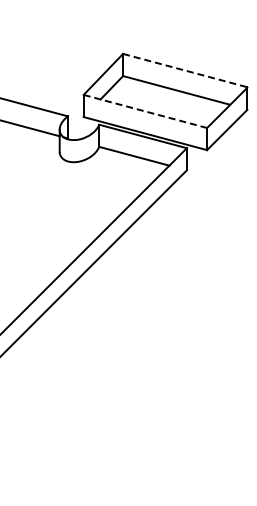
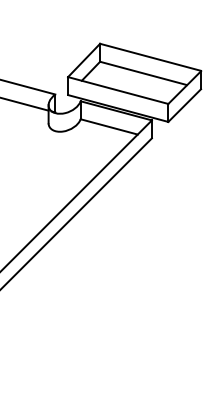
line: (185, 70) -> (150, 57), dashed -> solid
line: (145, 111) -> (118, 90), dashed -> solid

